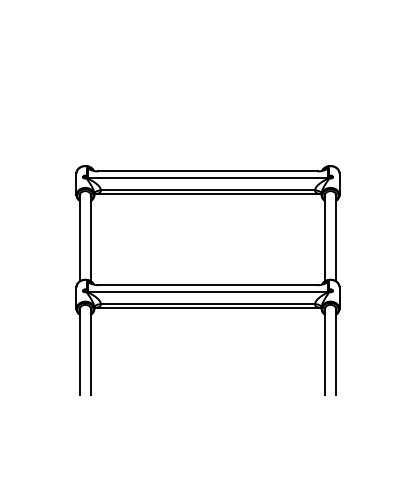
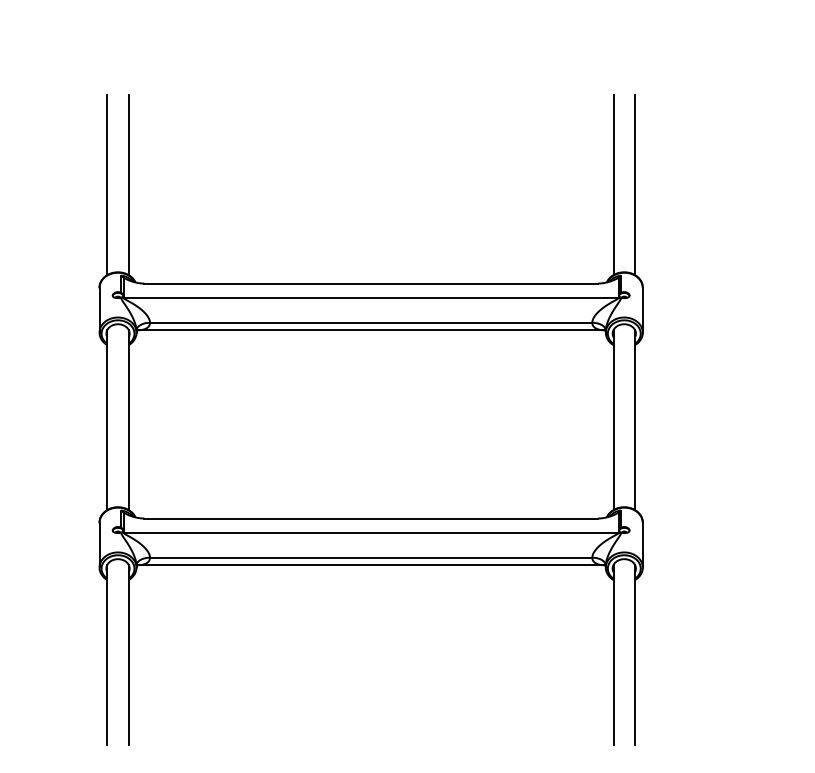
line: (80, 123) -> (107, 184), added
line: (90, 123) -> (128, 184), added
line: (325, 123) -> (613, 184), added
line: (335, 123) -> (634, 184), added

